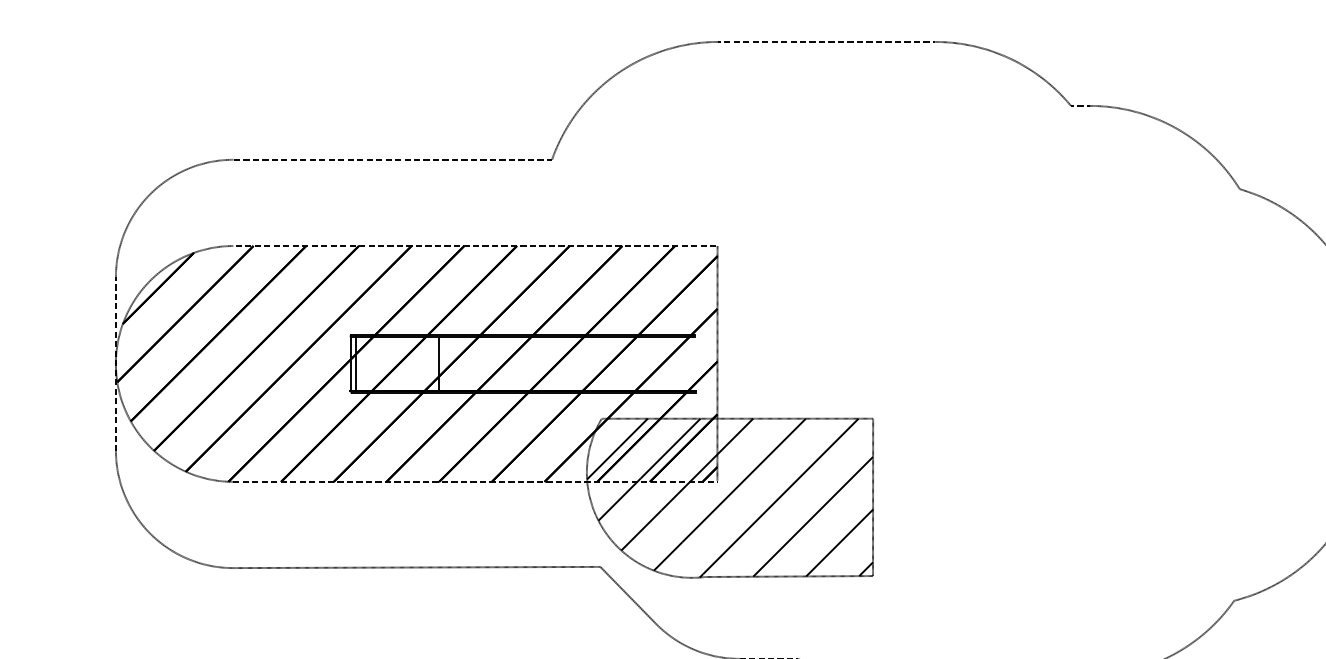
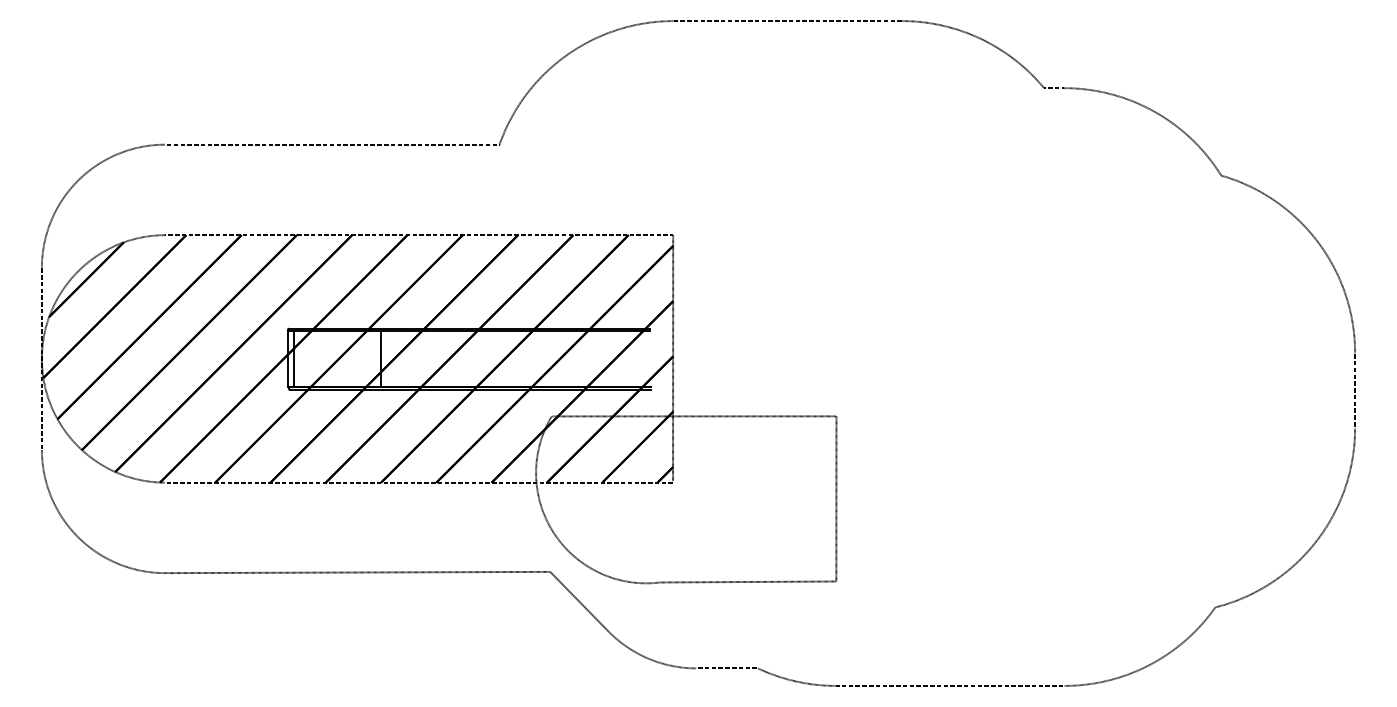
hatch: (730, 497) -> (686, 499), removed

